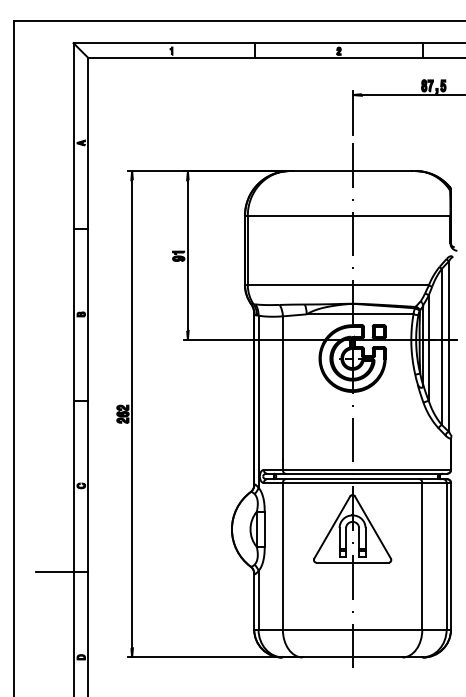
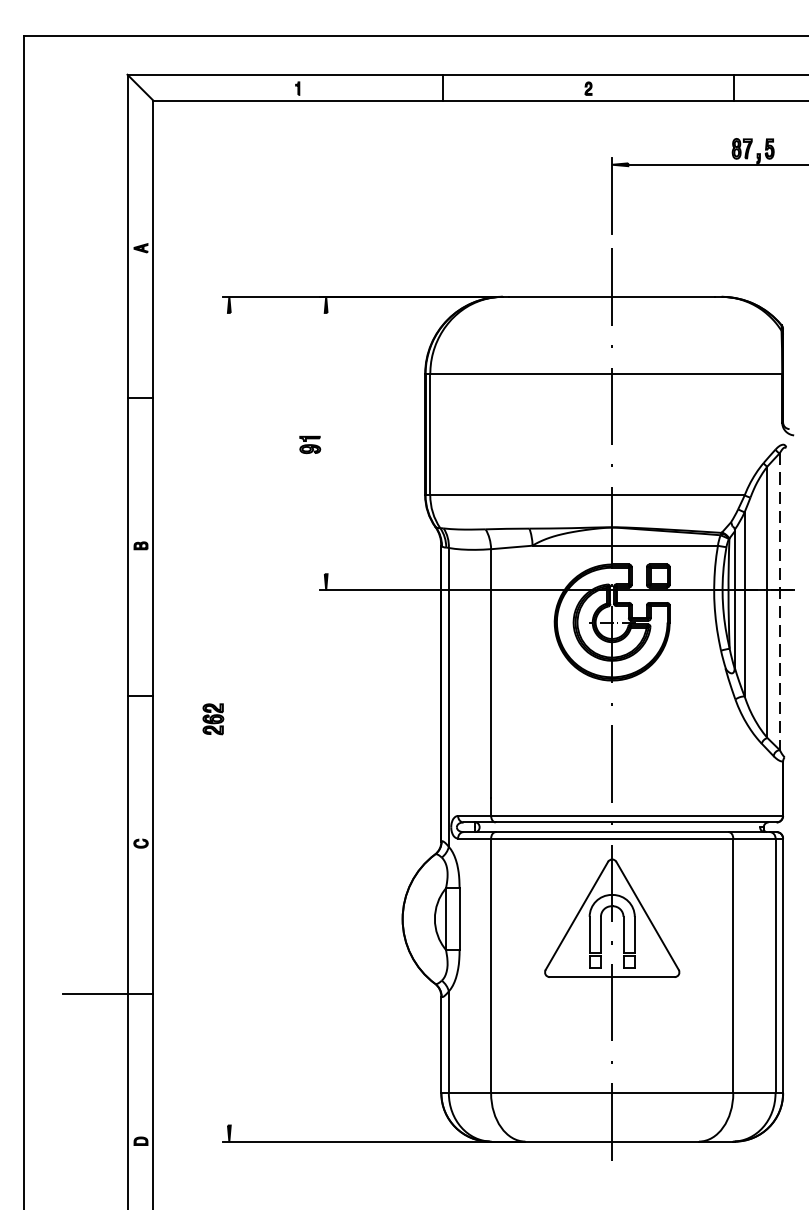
line: (187, 255) -> (325, 443), removed
line: (449, 347) -> (780, 603), solid -> dashed
line: (132, 414) -> (229, 719), removed

